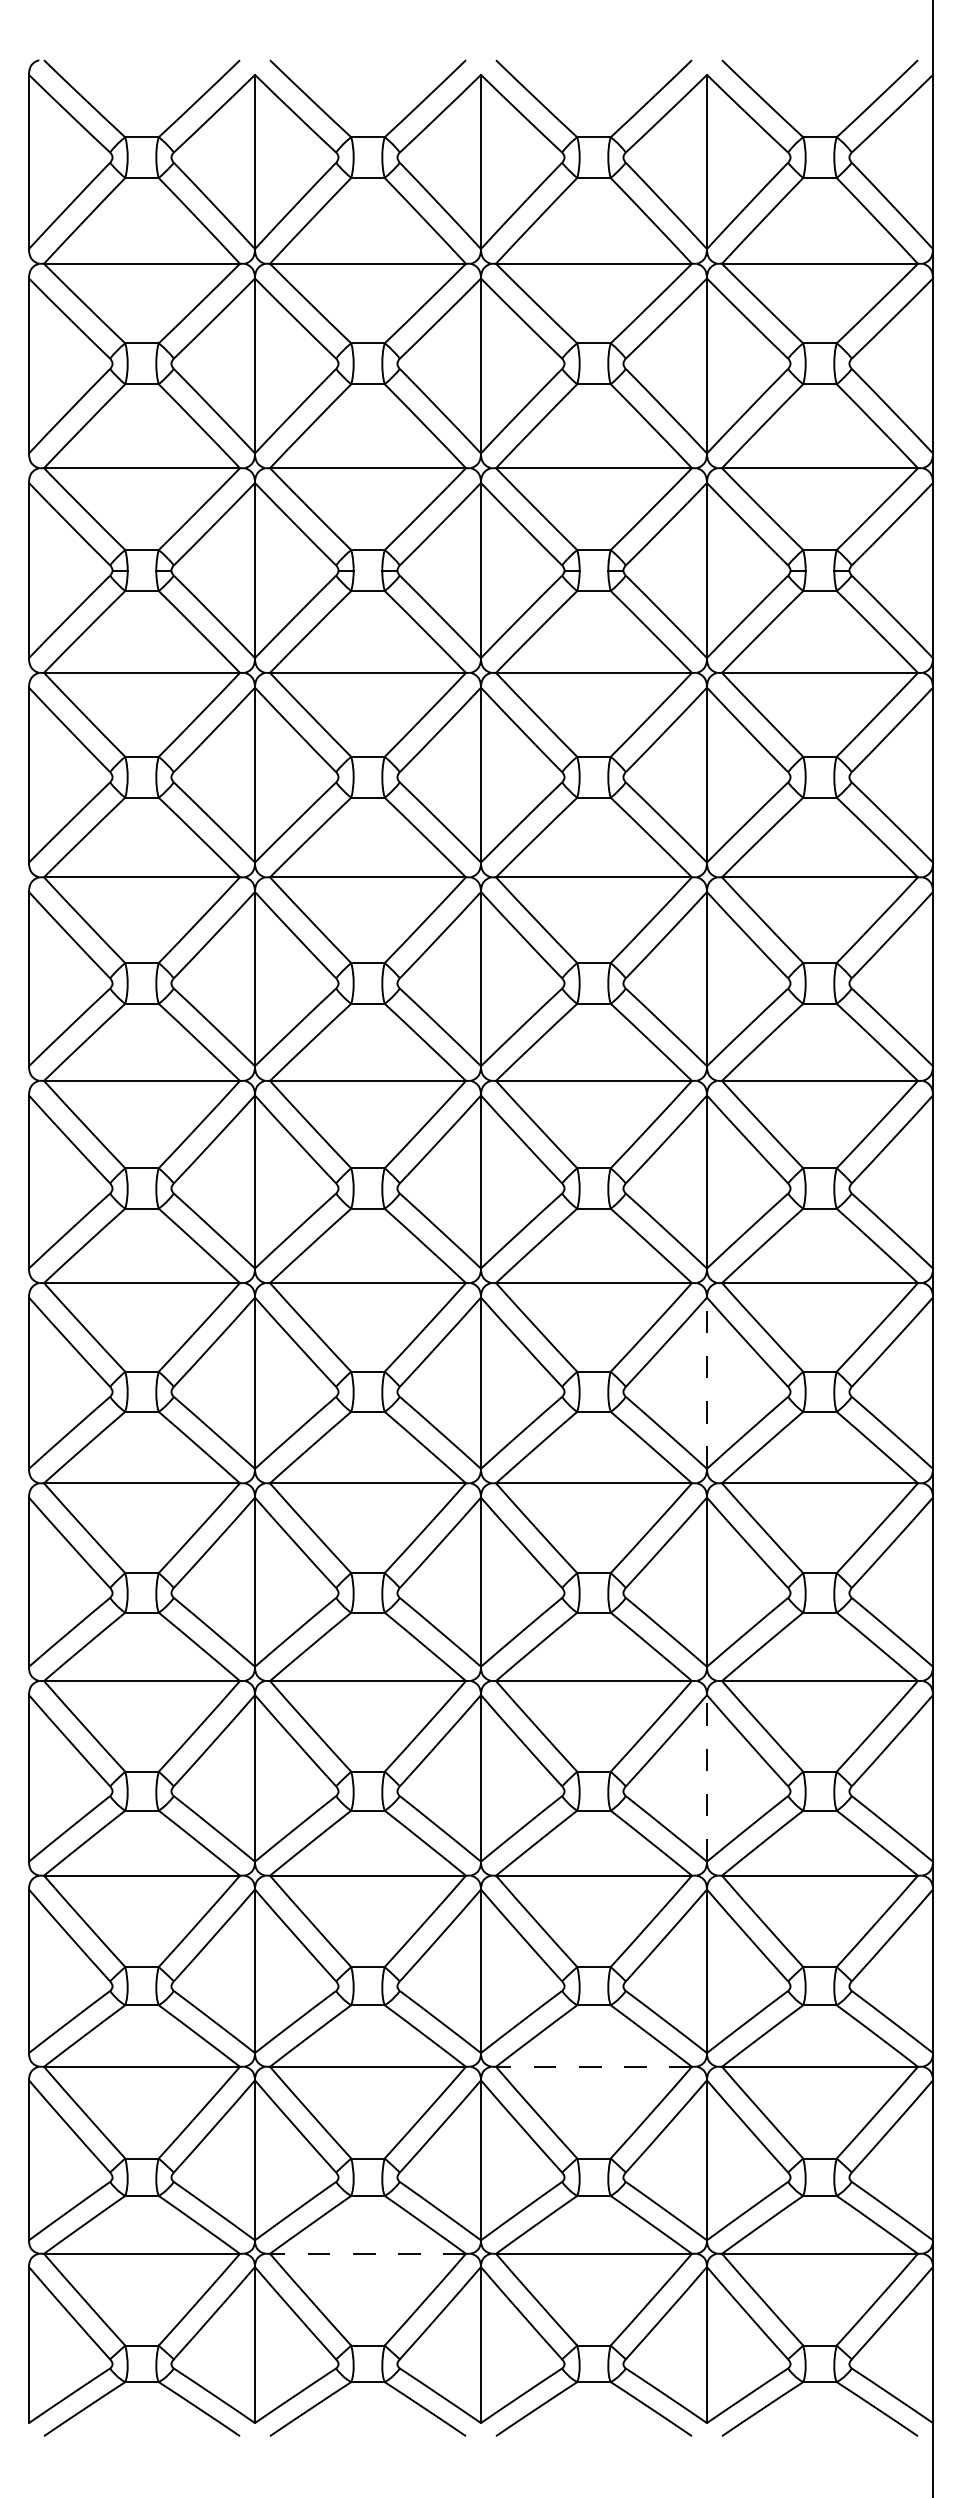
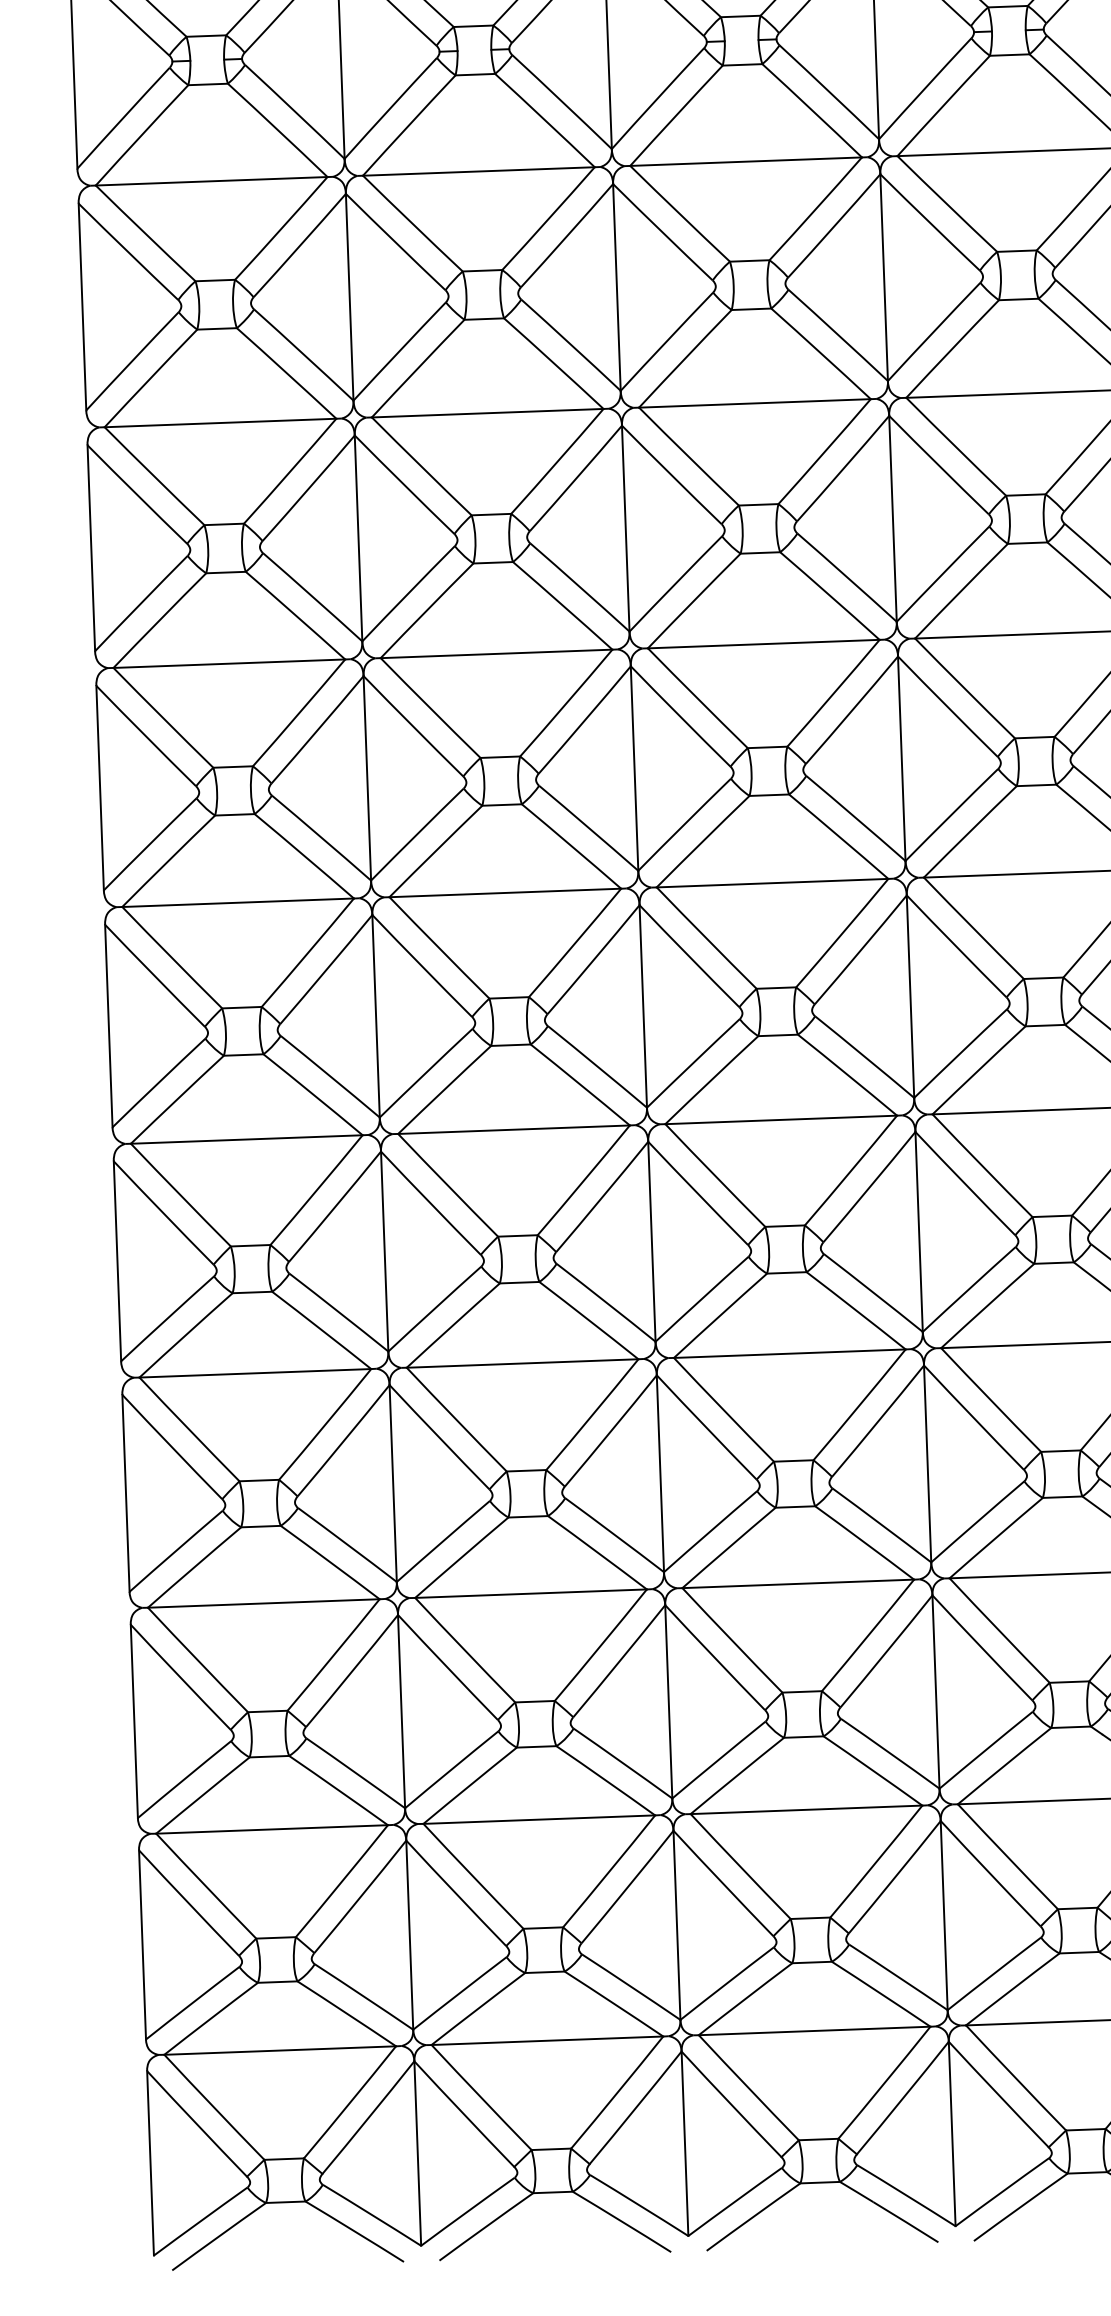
line: (706, 1383) -> (909, 997), dashed -> solid
line: (706, 1777) -> (927, 1462), dashed -> solid
line: (594, 2066) -> (807, 1809), dashed -> solid
line: (368, 2253) -> (548, 2040), dashed -> solid

